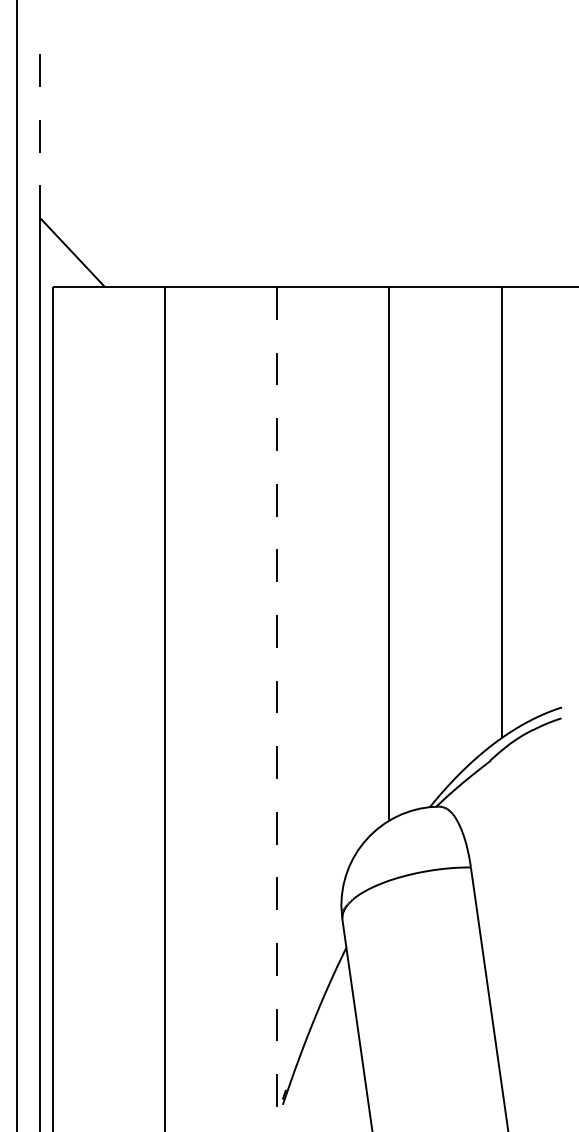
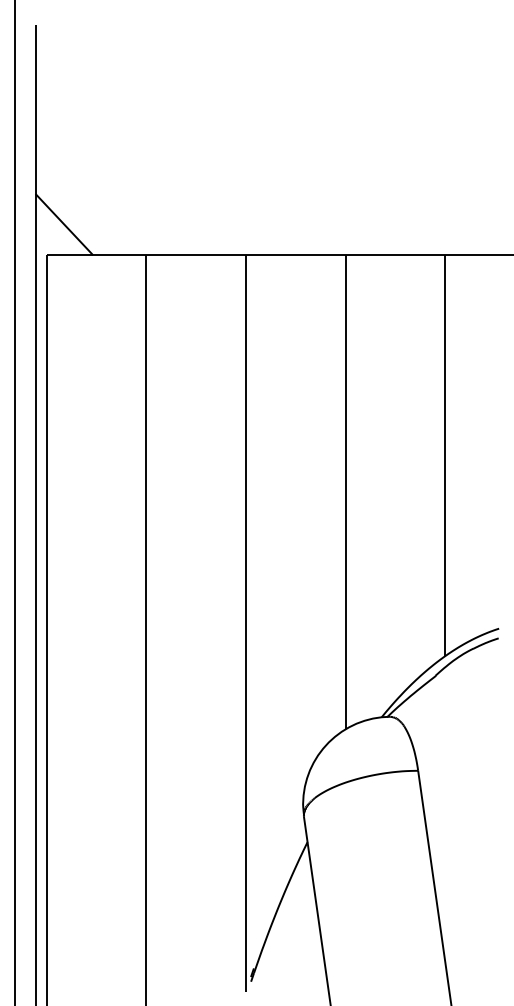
line: (40, 122) -> (35, 108), dashed -> solid
line: (277, 701) -> (246, 623), dashed -> solid

